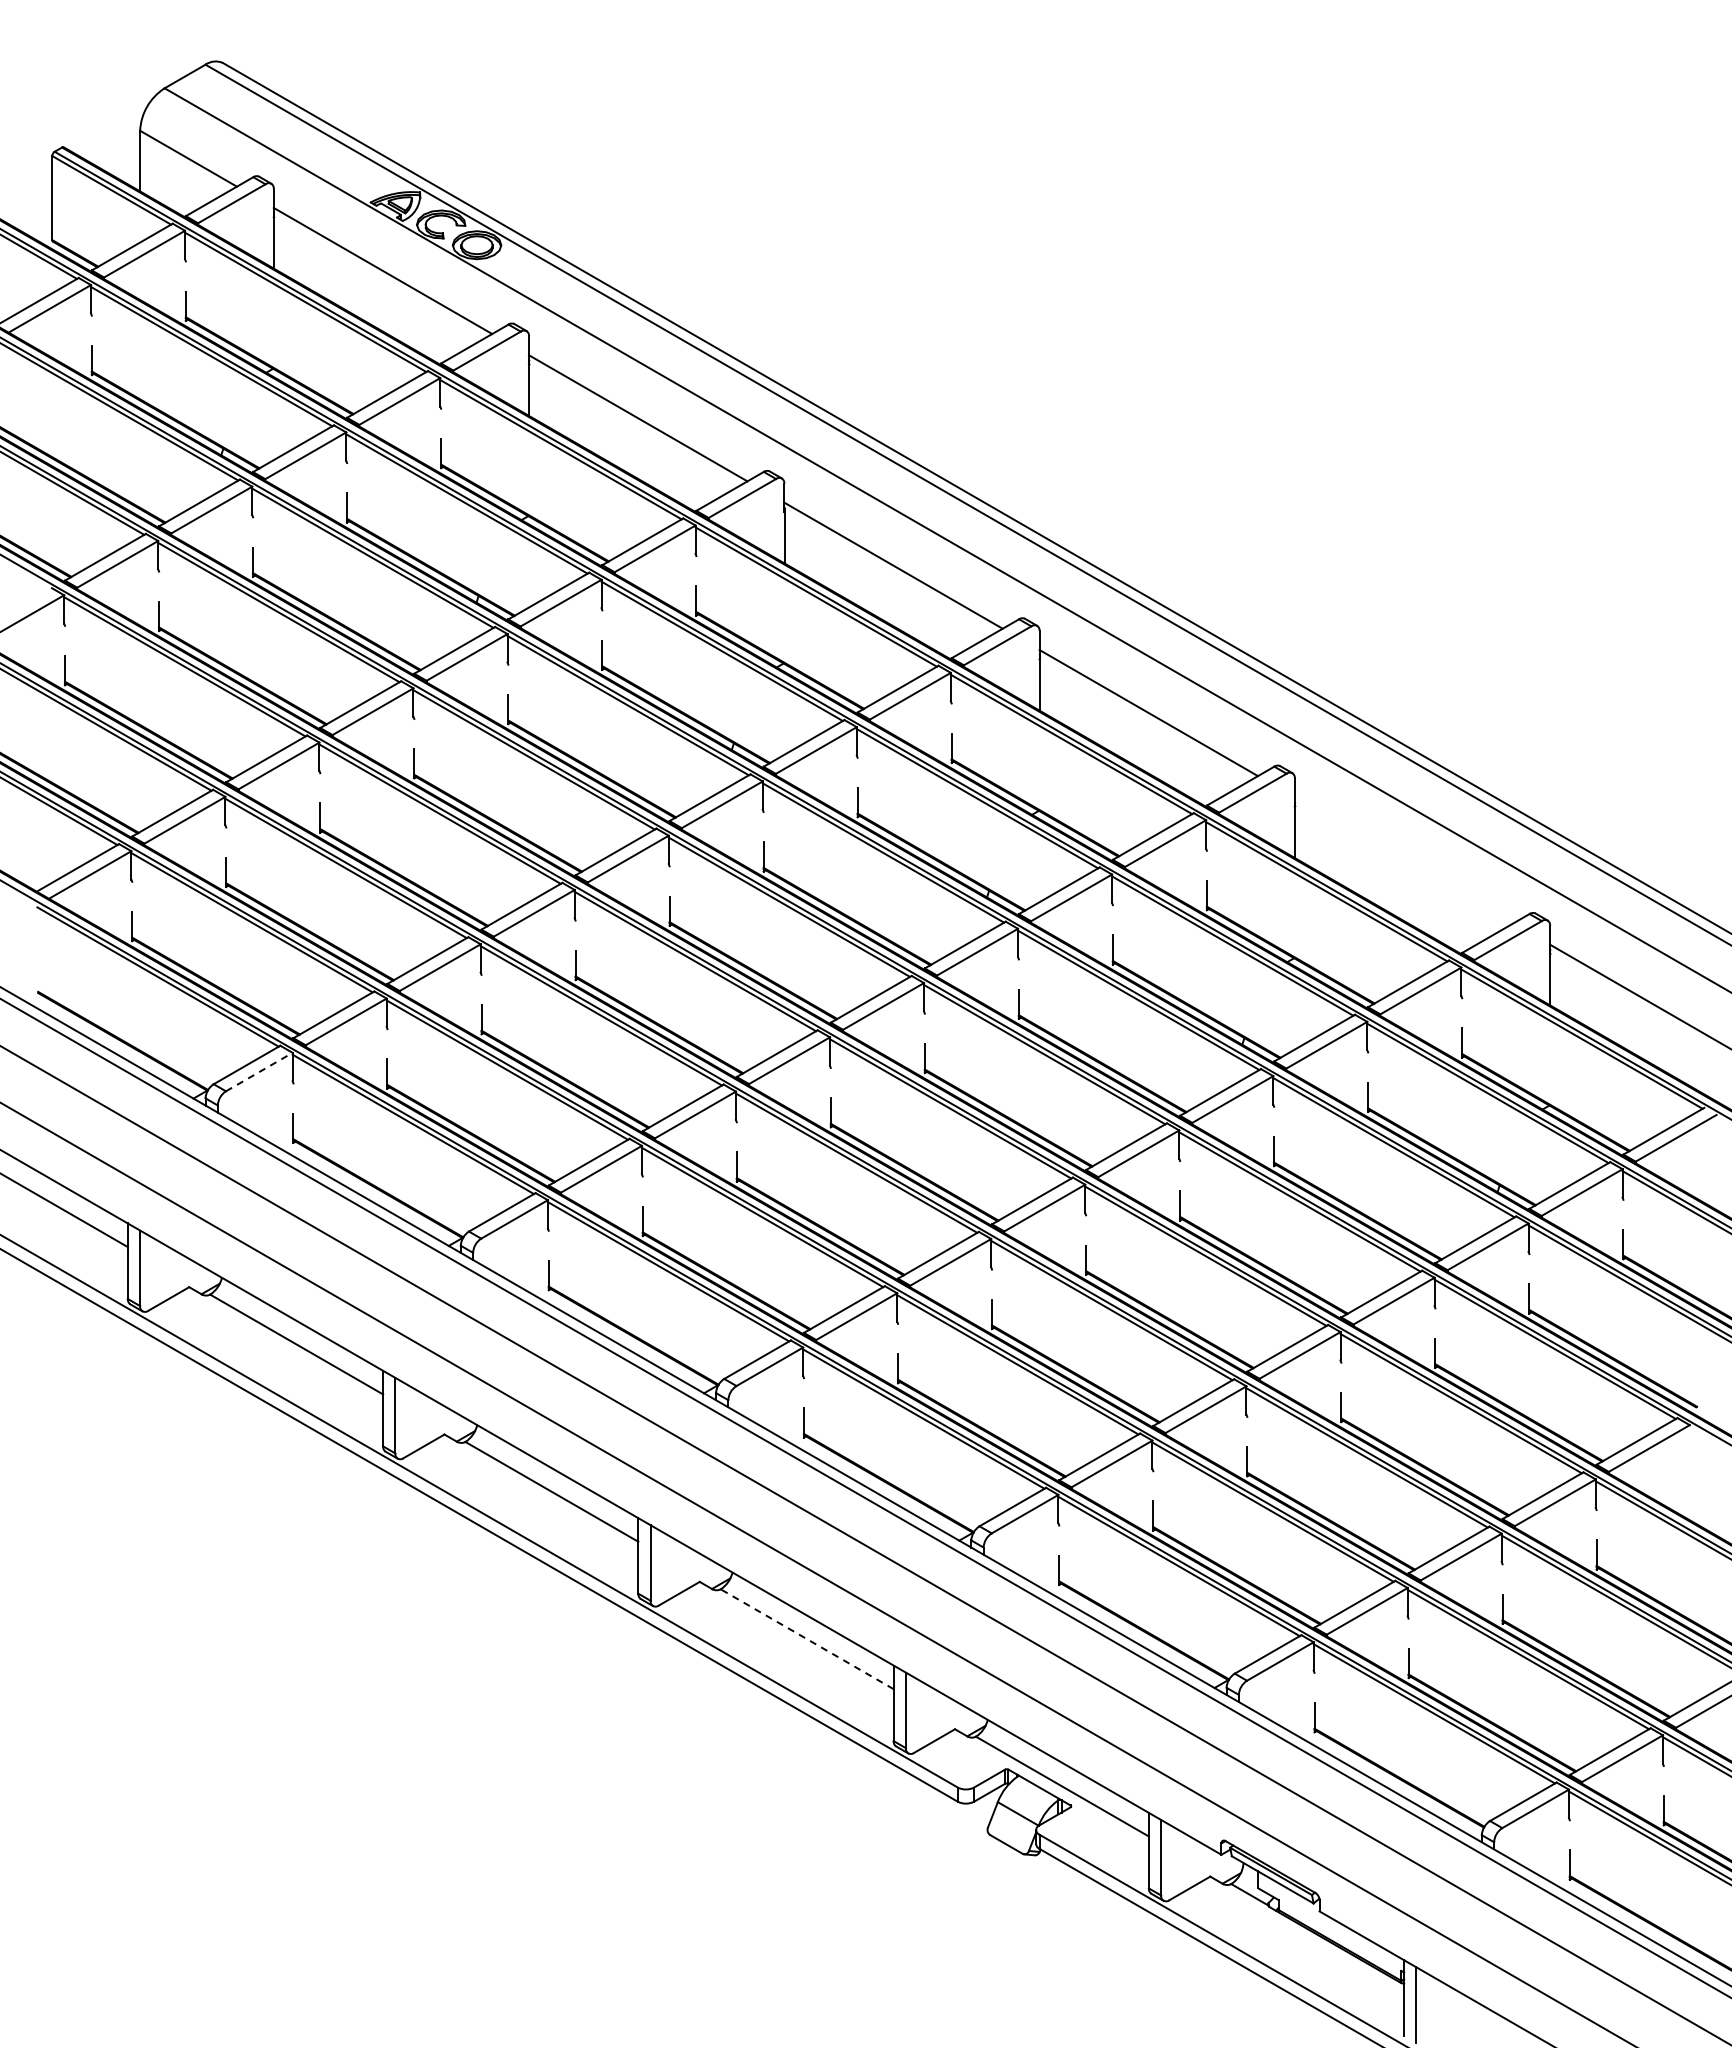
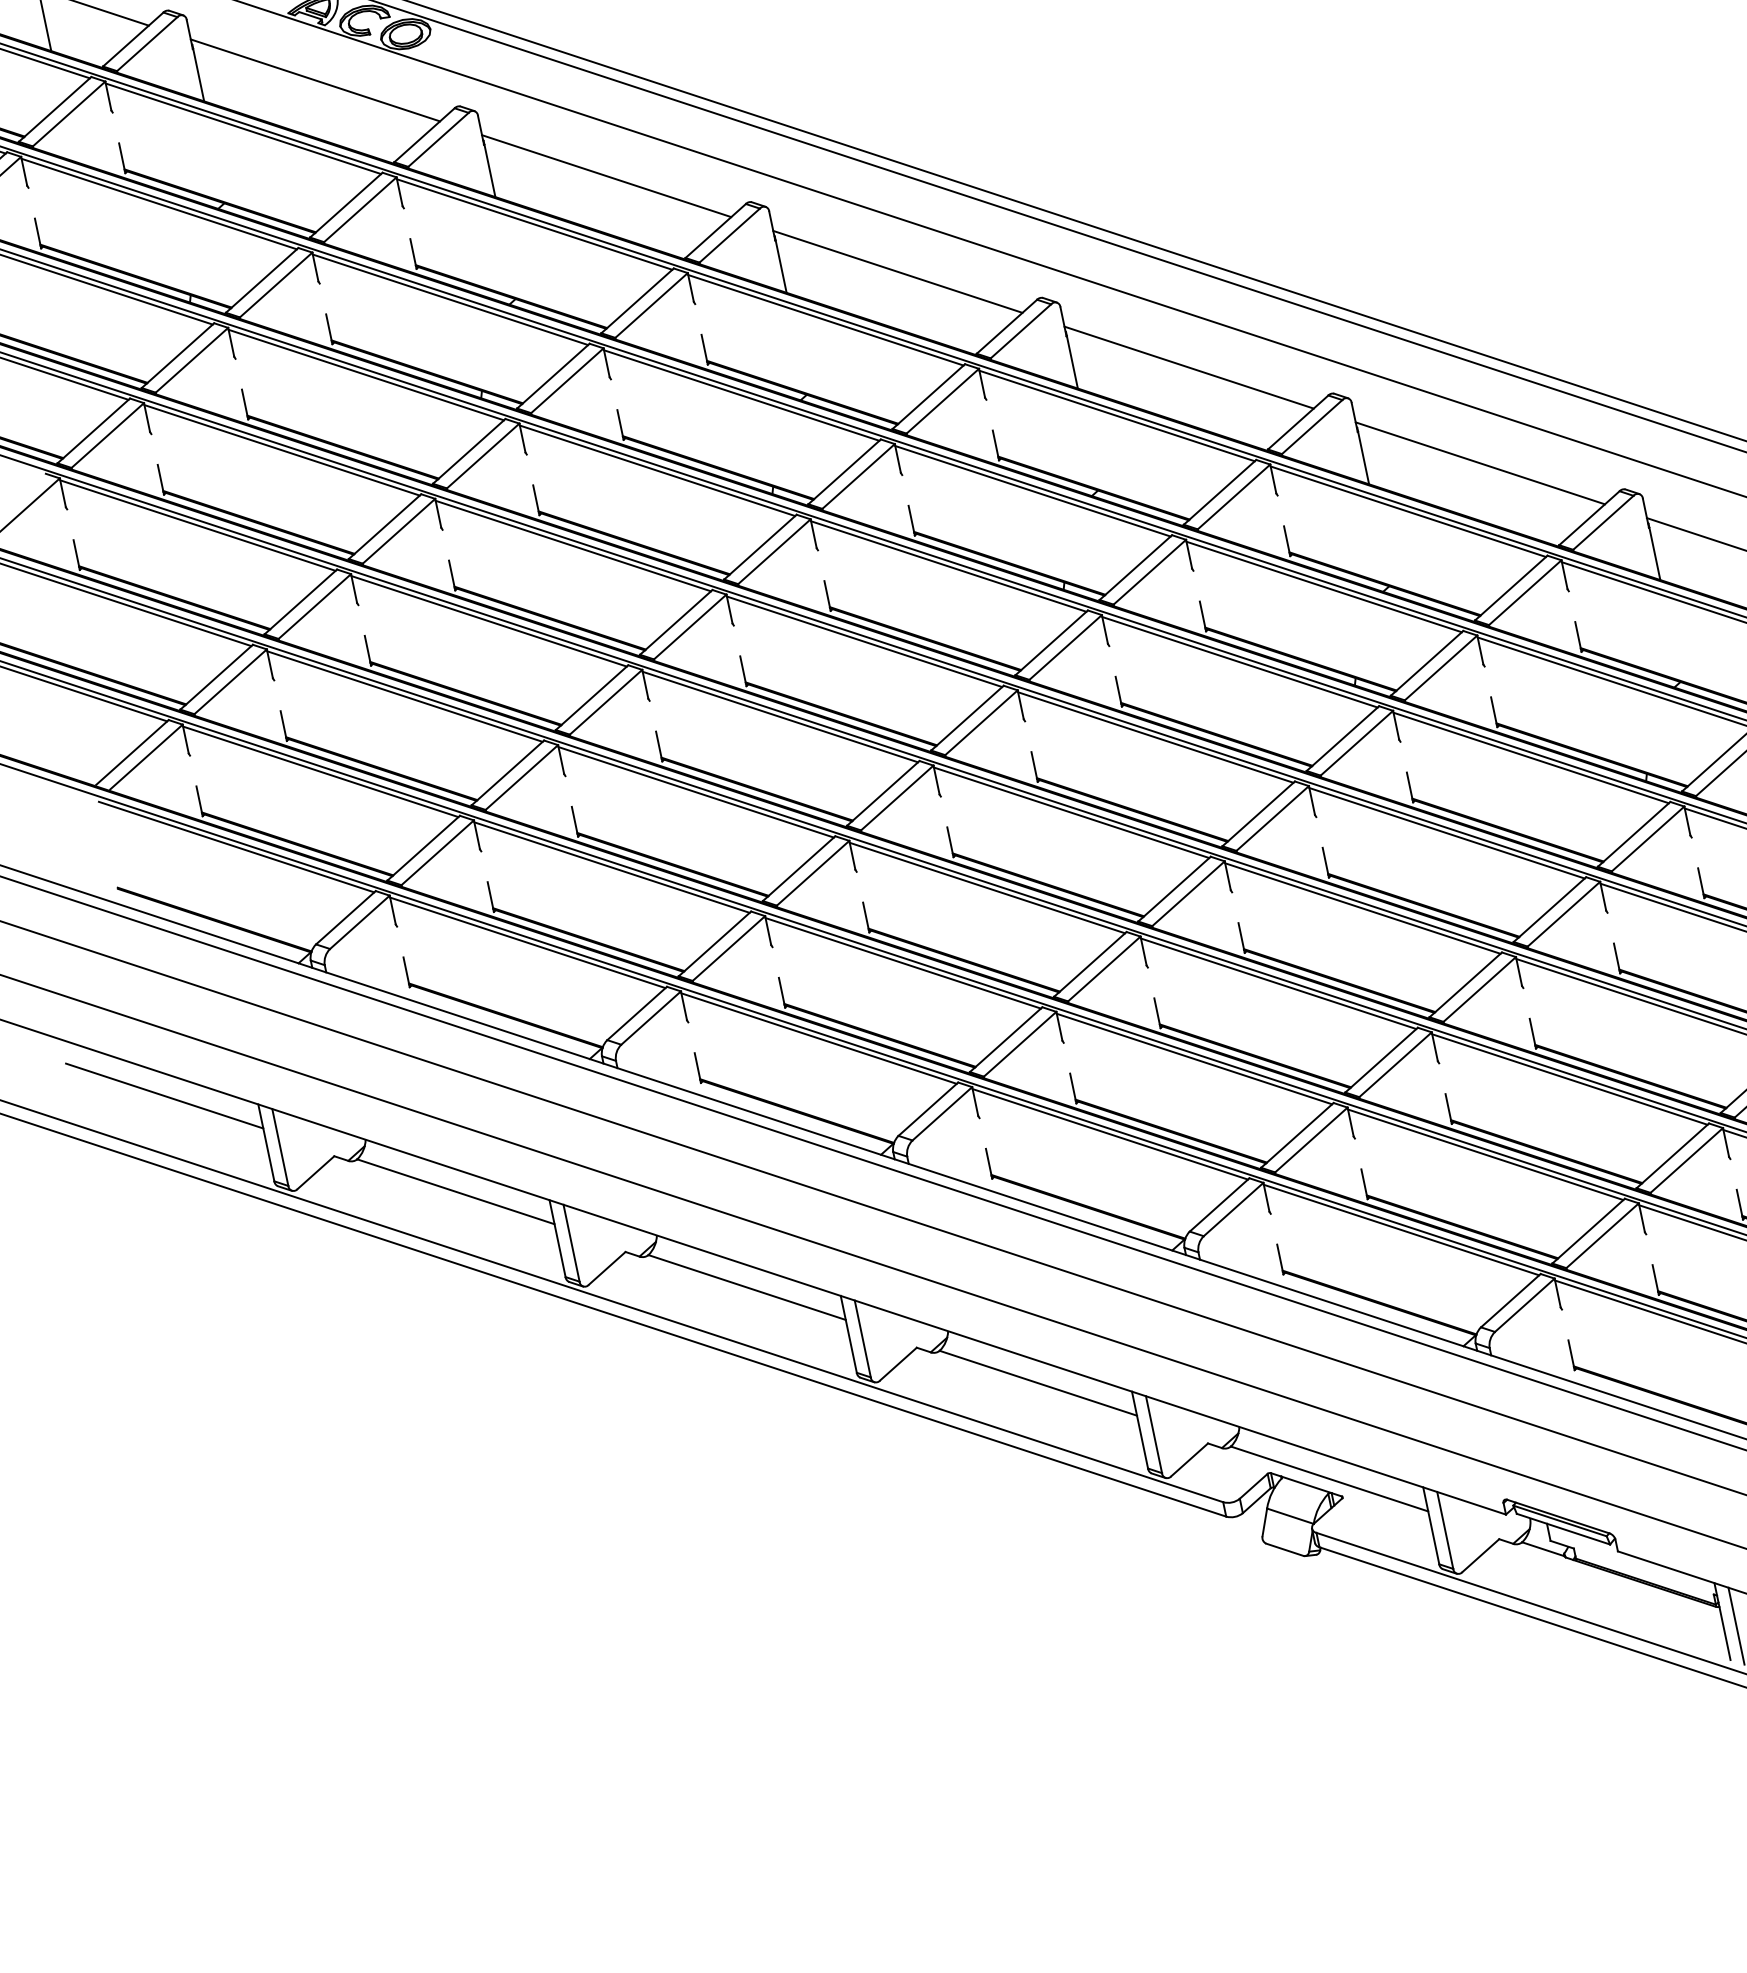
line: (1403, 860) -> (1479, 463), added
line: (259, 1071) -> (359, 921), dashed -> solid
line: (807, 1639) -> (1038, 1383), dashed -> solid

